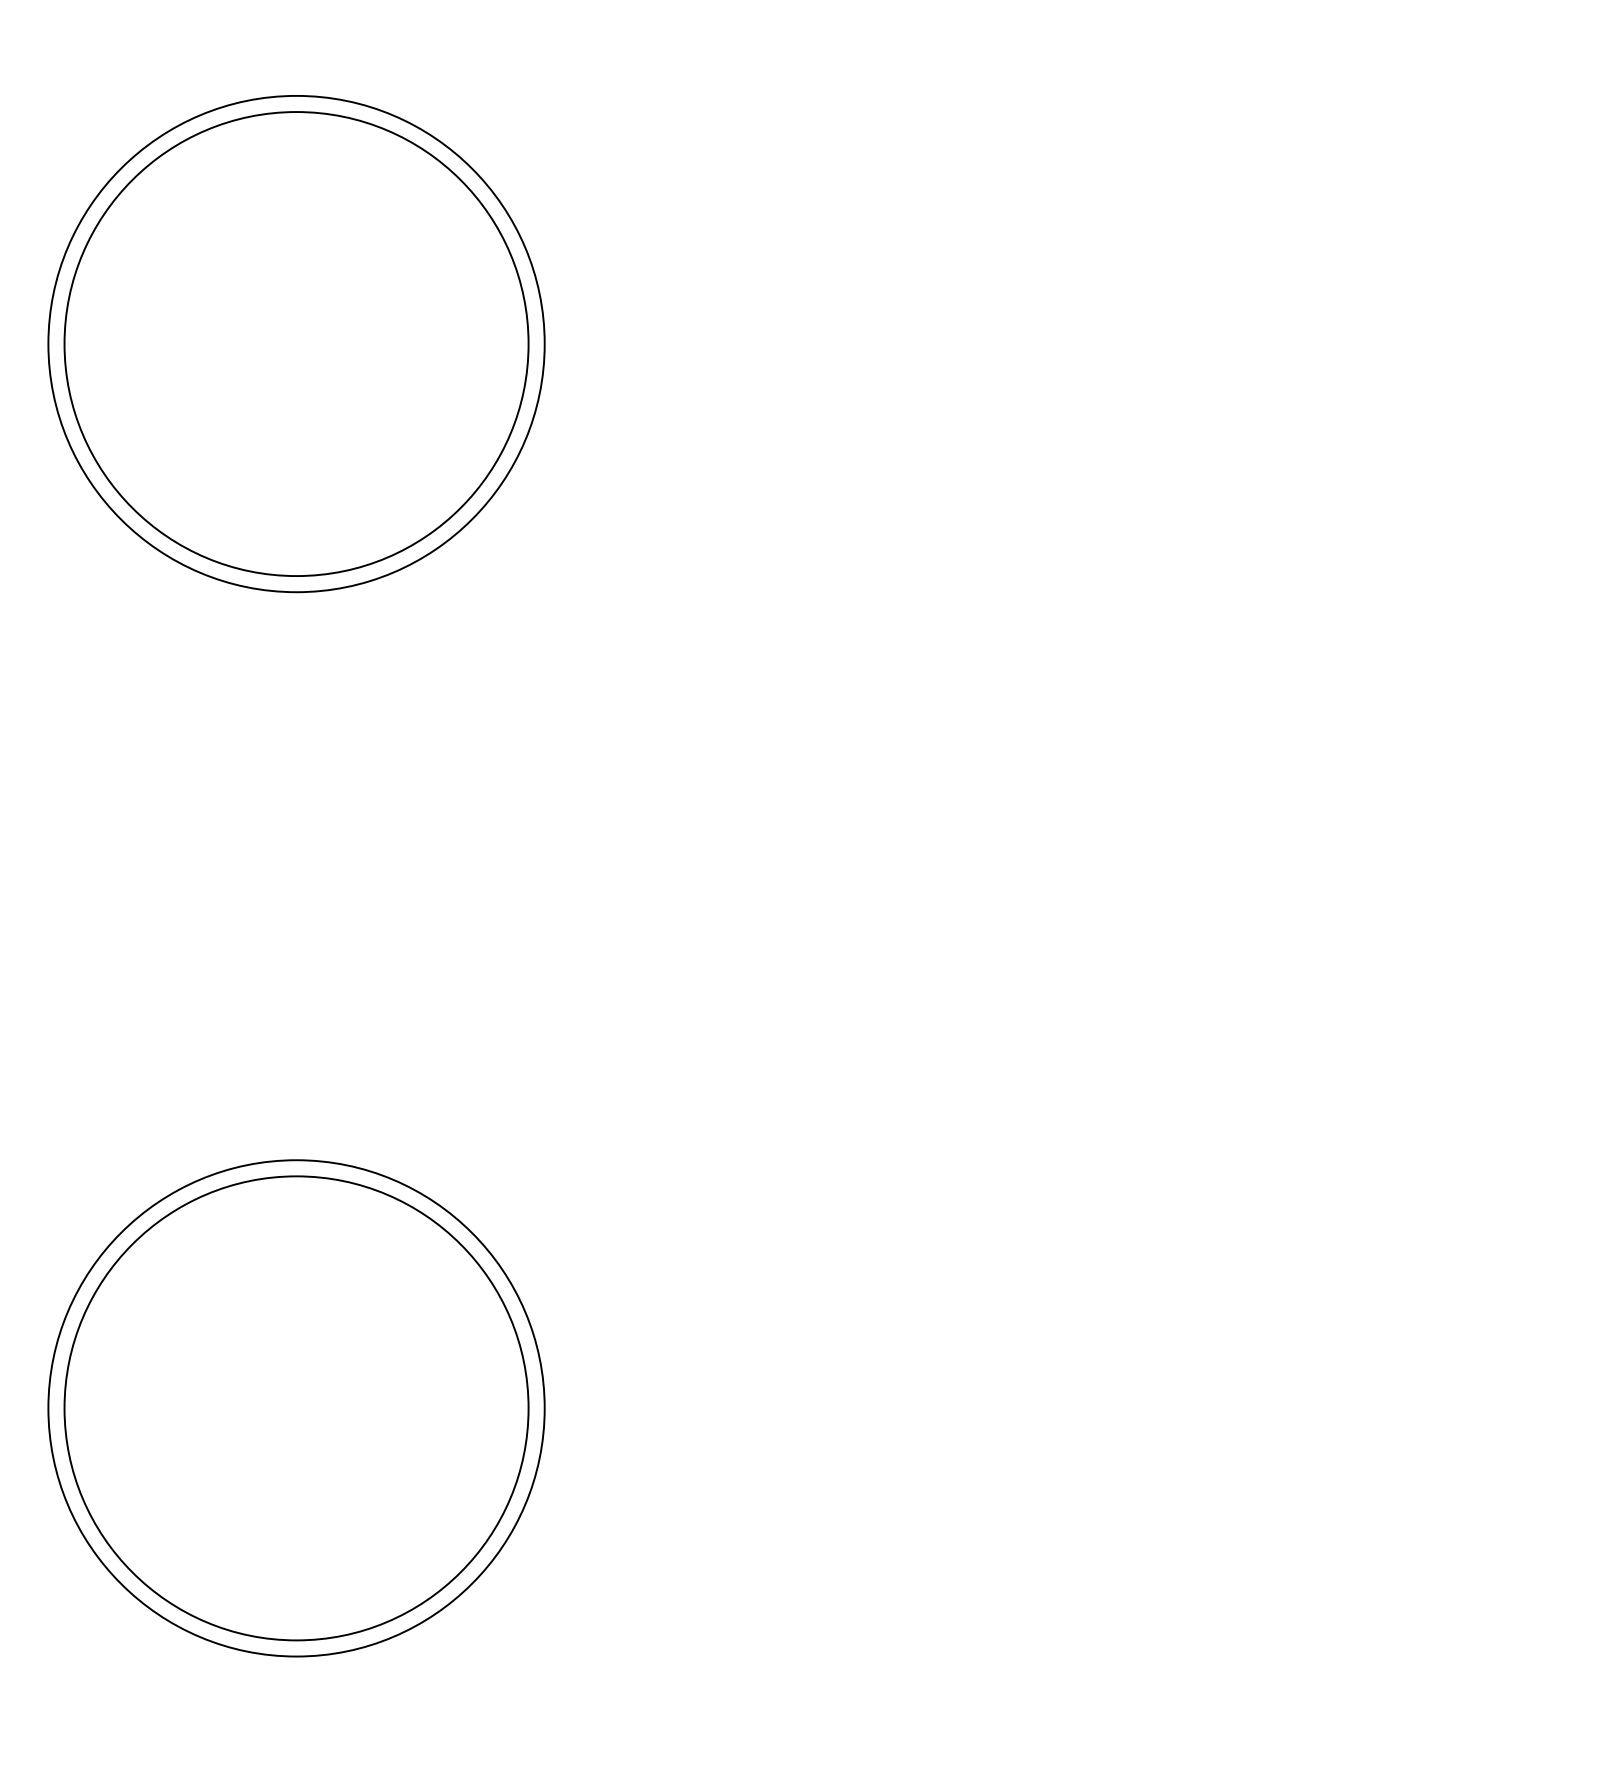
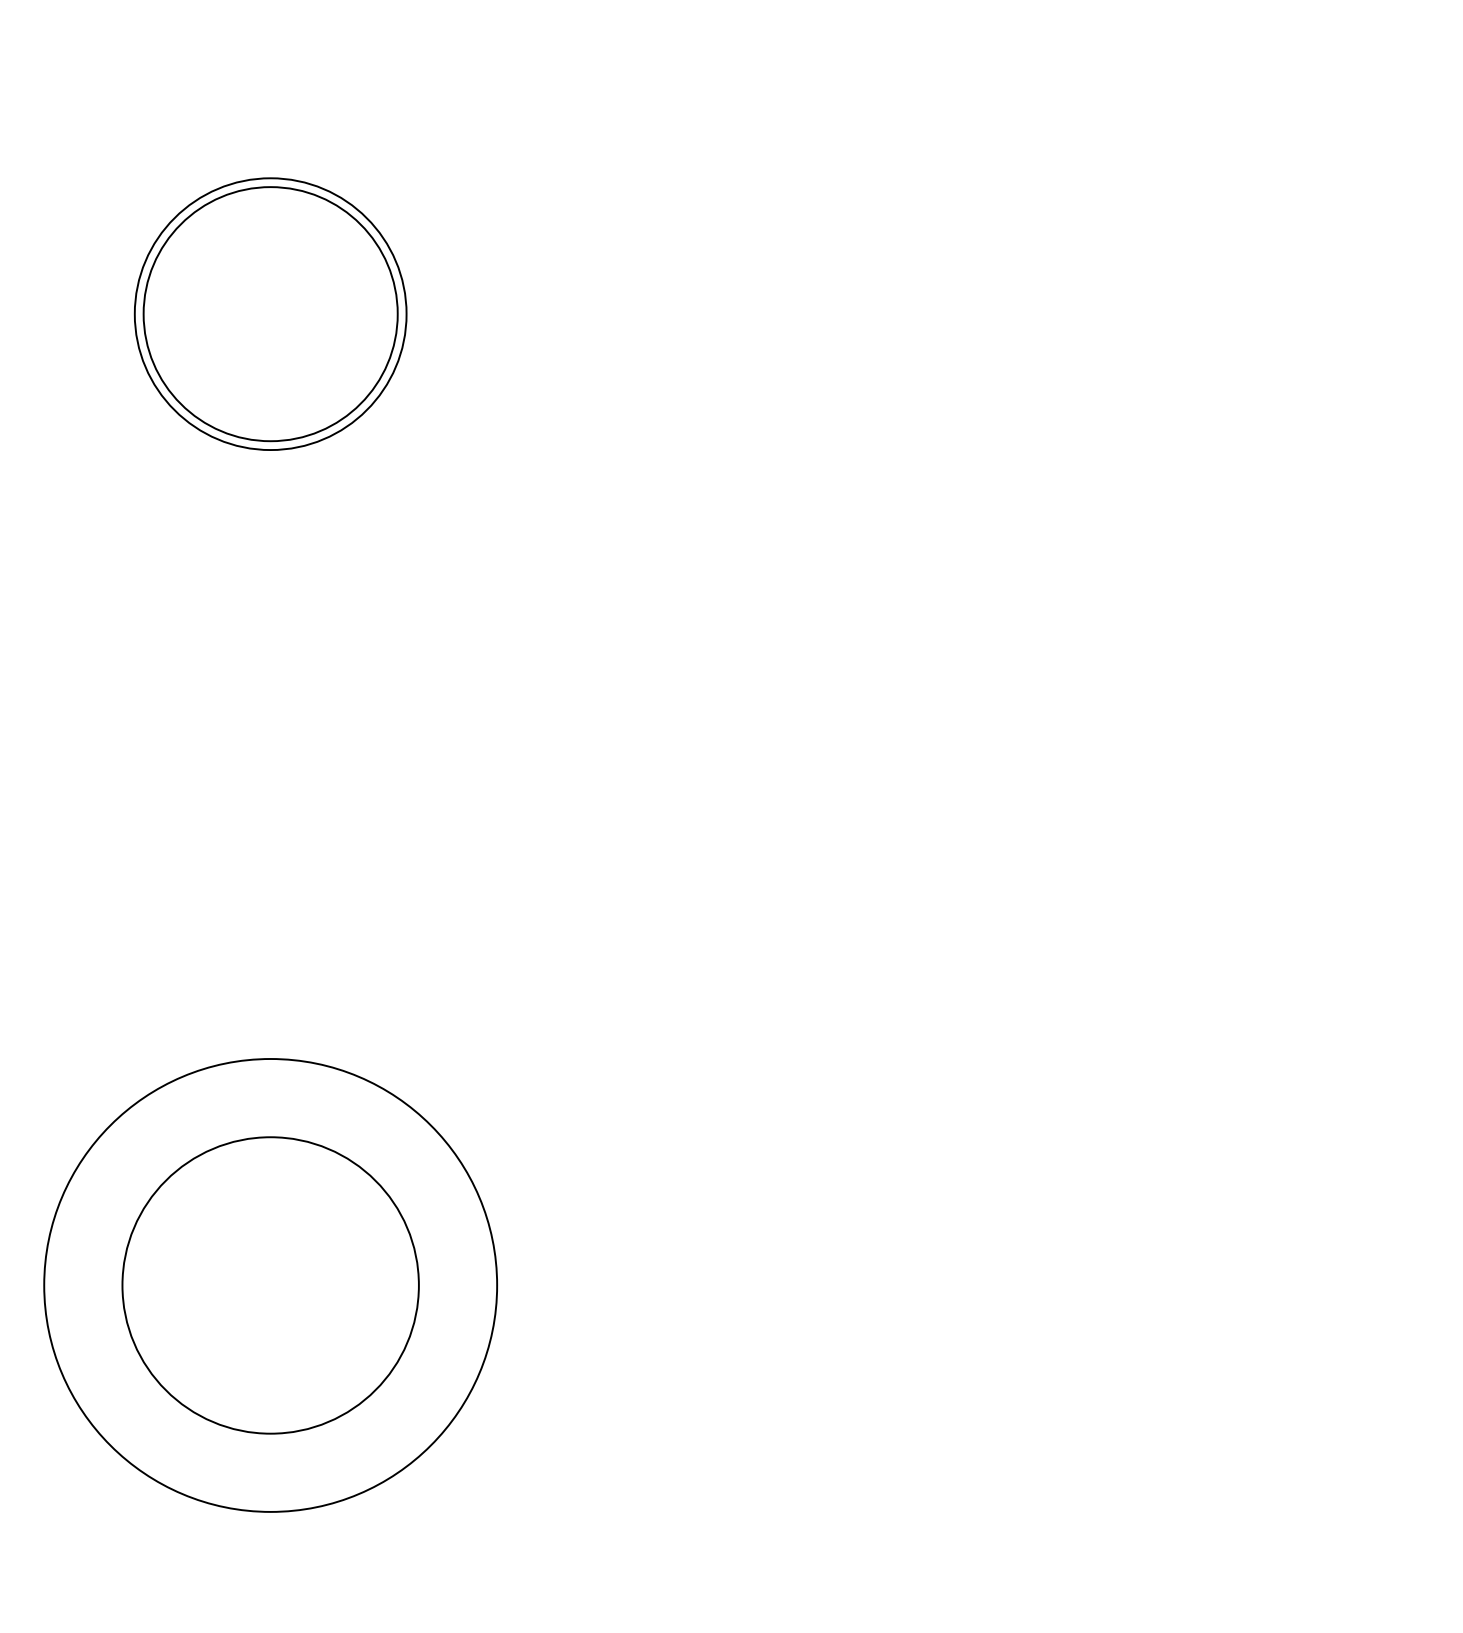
circle: (296, 343) -> (270, 313), size x0.6
circle: (296, 344) -> (270, 314), size x0.6
circle: (296, 1408) -> (270, 1285), size x0.7

